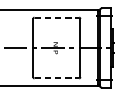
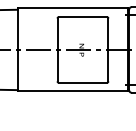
line: (57, 17) -> (83, 17), dashed -> solid
line: (57, 78) -> (83, 82), dashed -> solid

